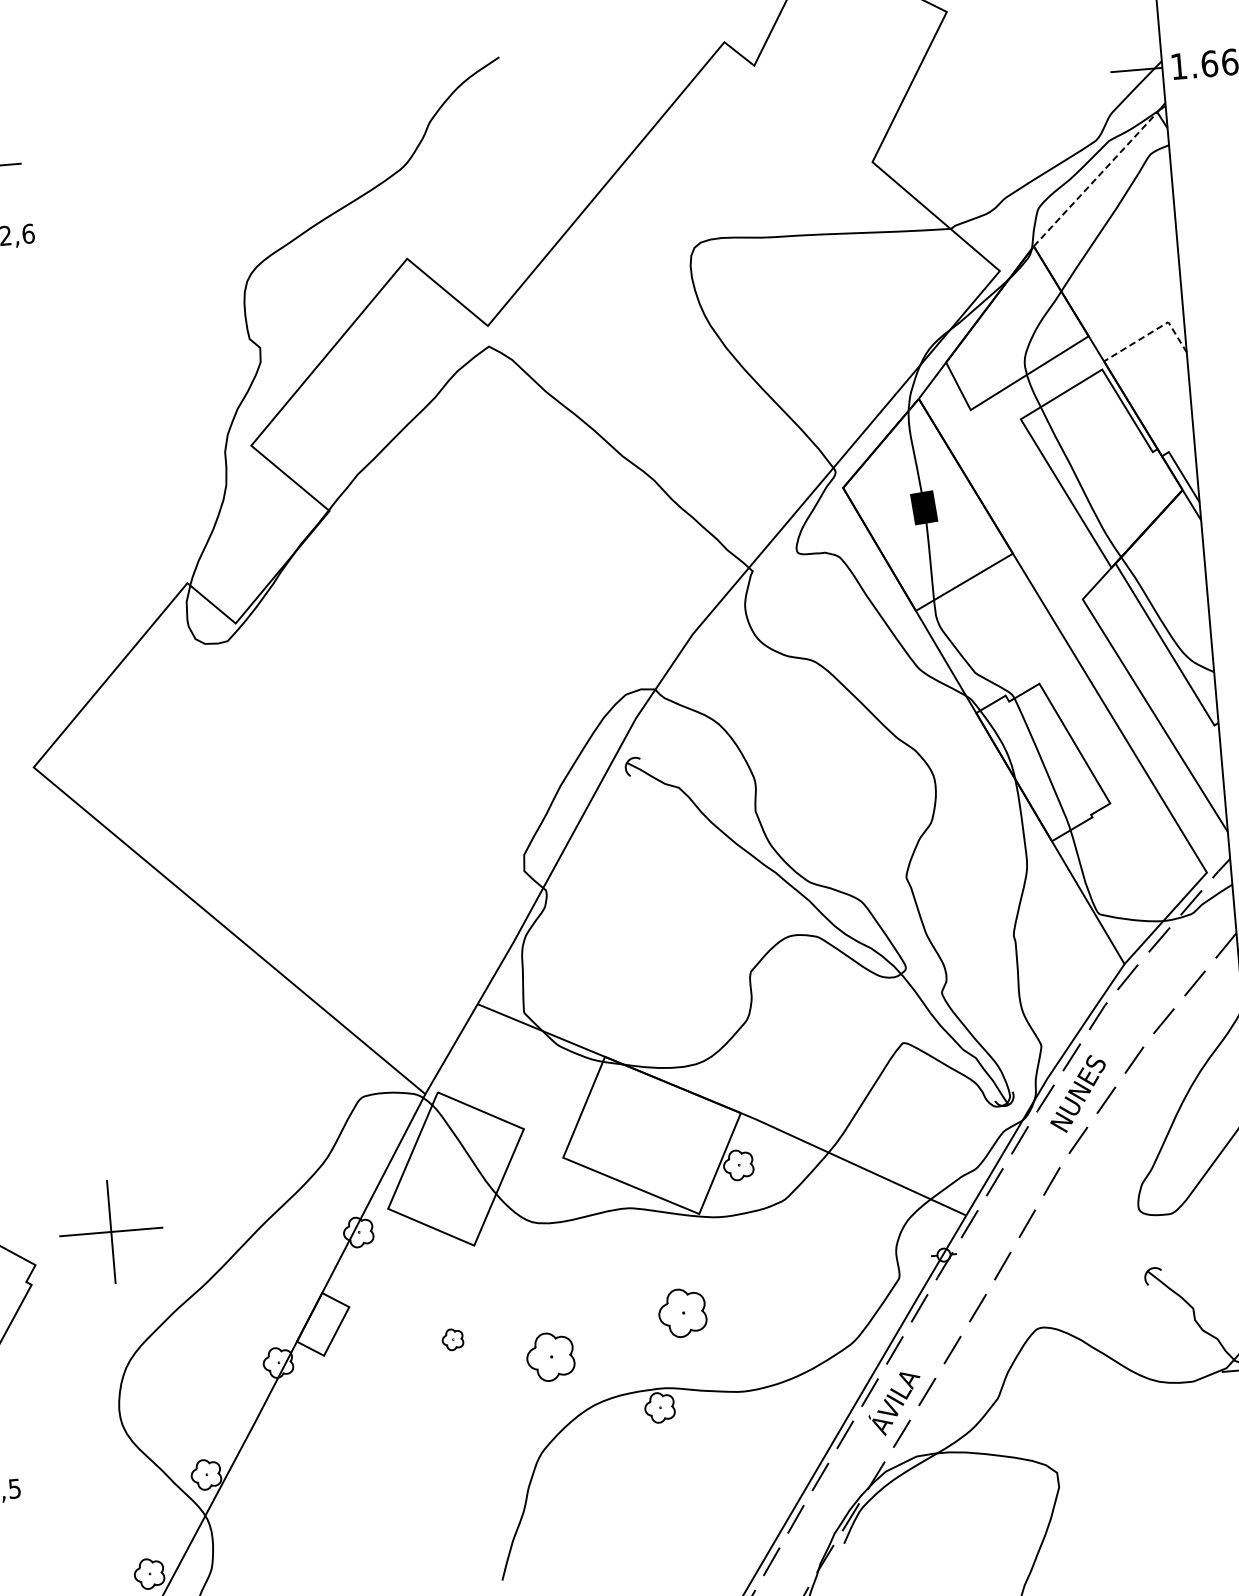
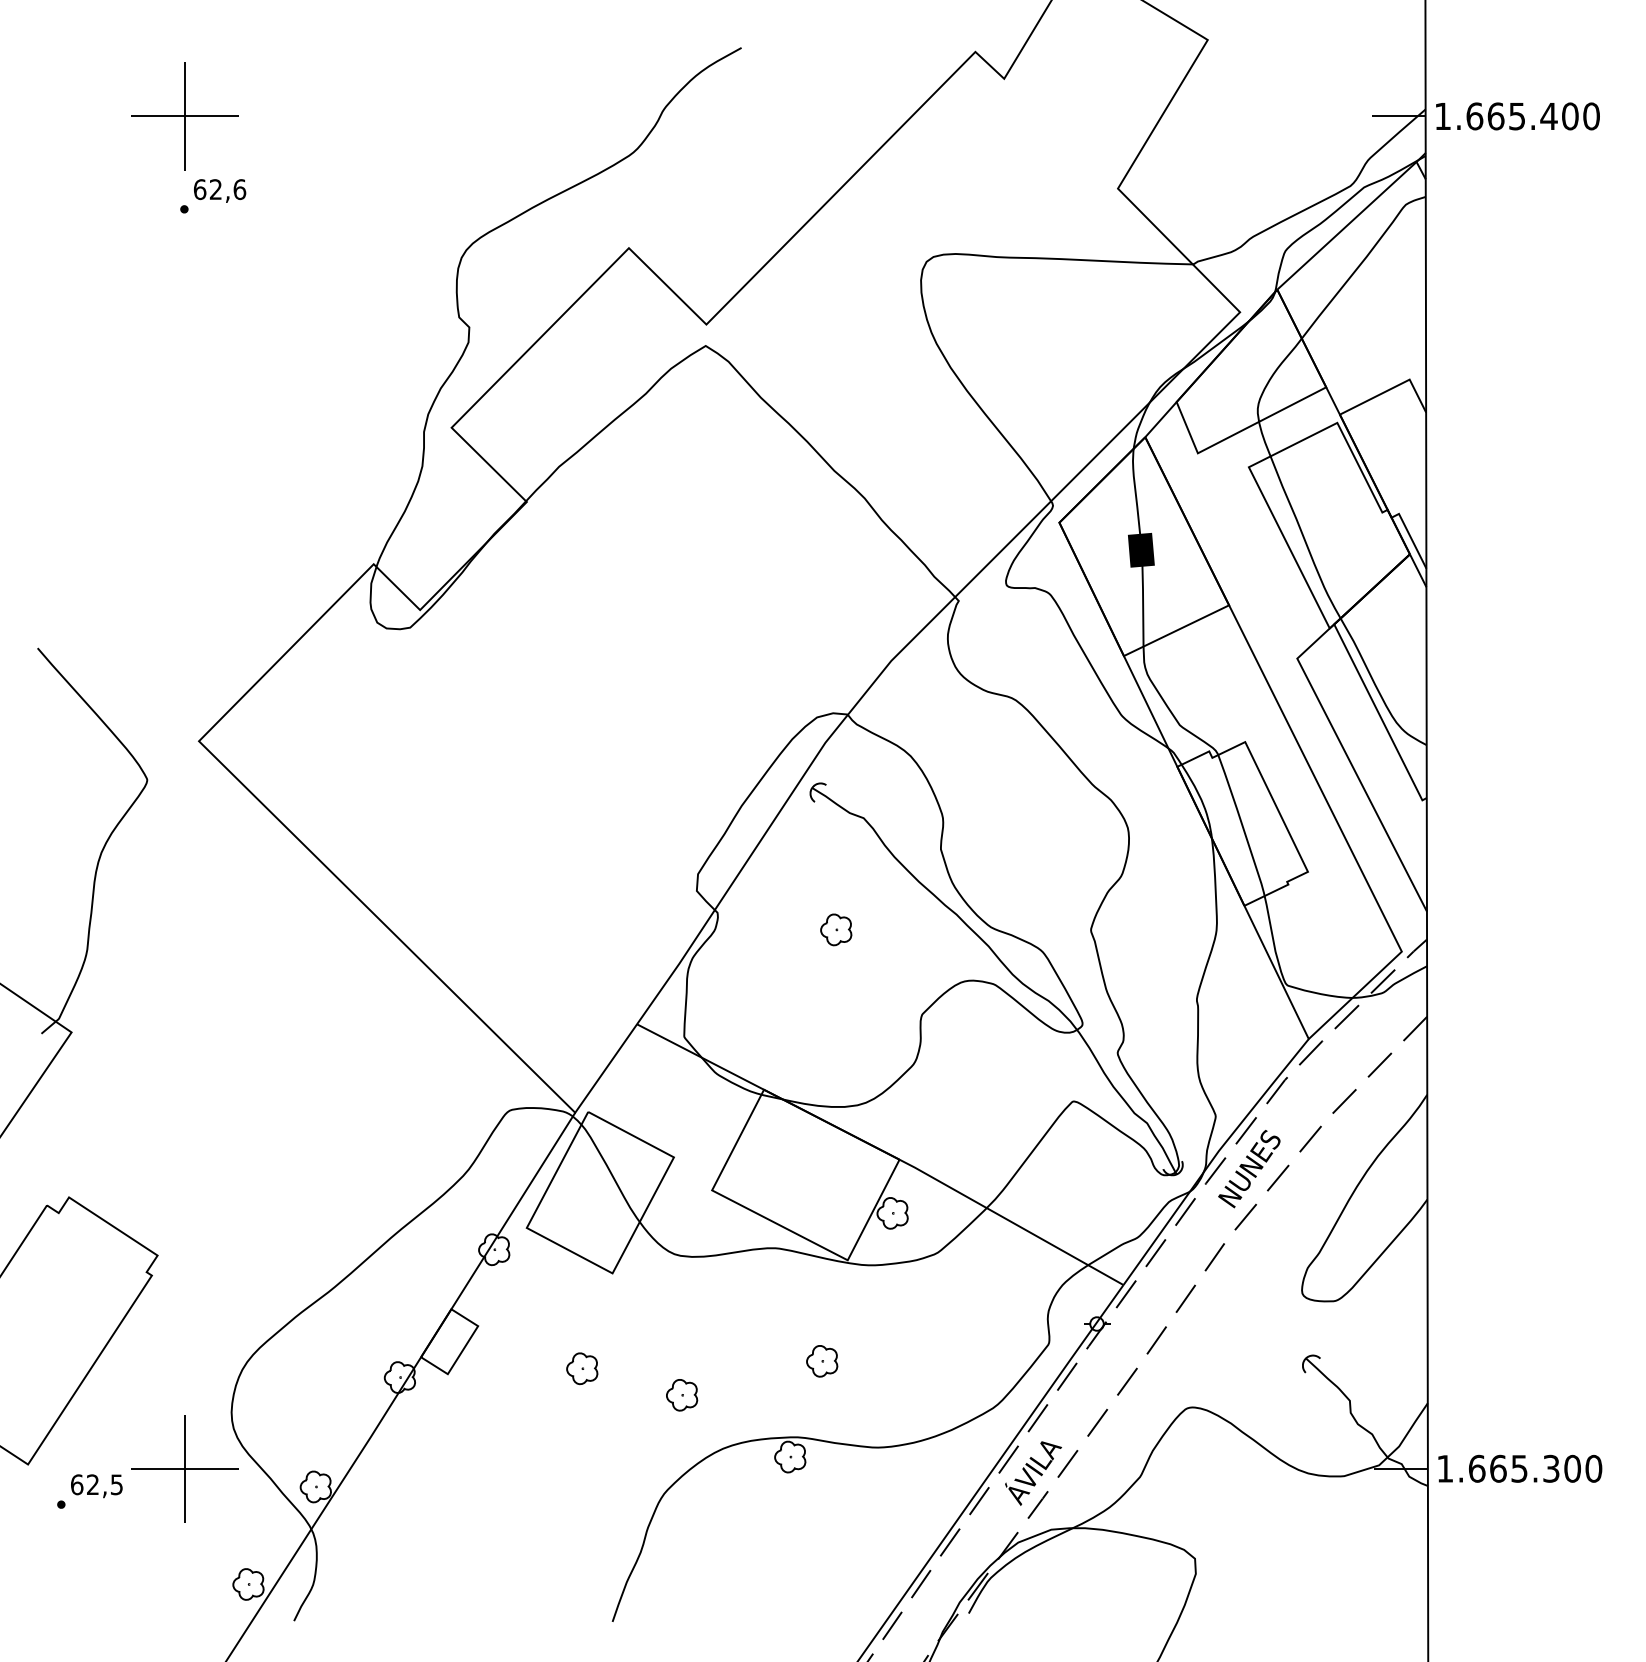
line: (1096, 179) -> (1347, 225), dashed -> solid
line: (1151, 332) -> (1391, 388), dashed -> solid
part: (661, 896) -> (836, 929), added
part: (110, 1231) -> (184, 1468), moved
part: (683, 1313) -> (822, 1361), size x0.62
part: (453, 1339) -> (582, 1368), size x1.43
part: (551, 1357) -> (682, 1395), size x0.62

